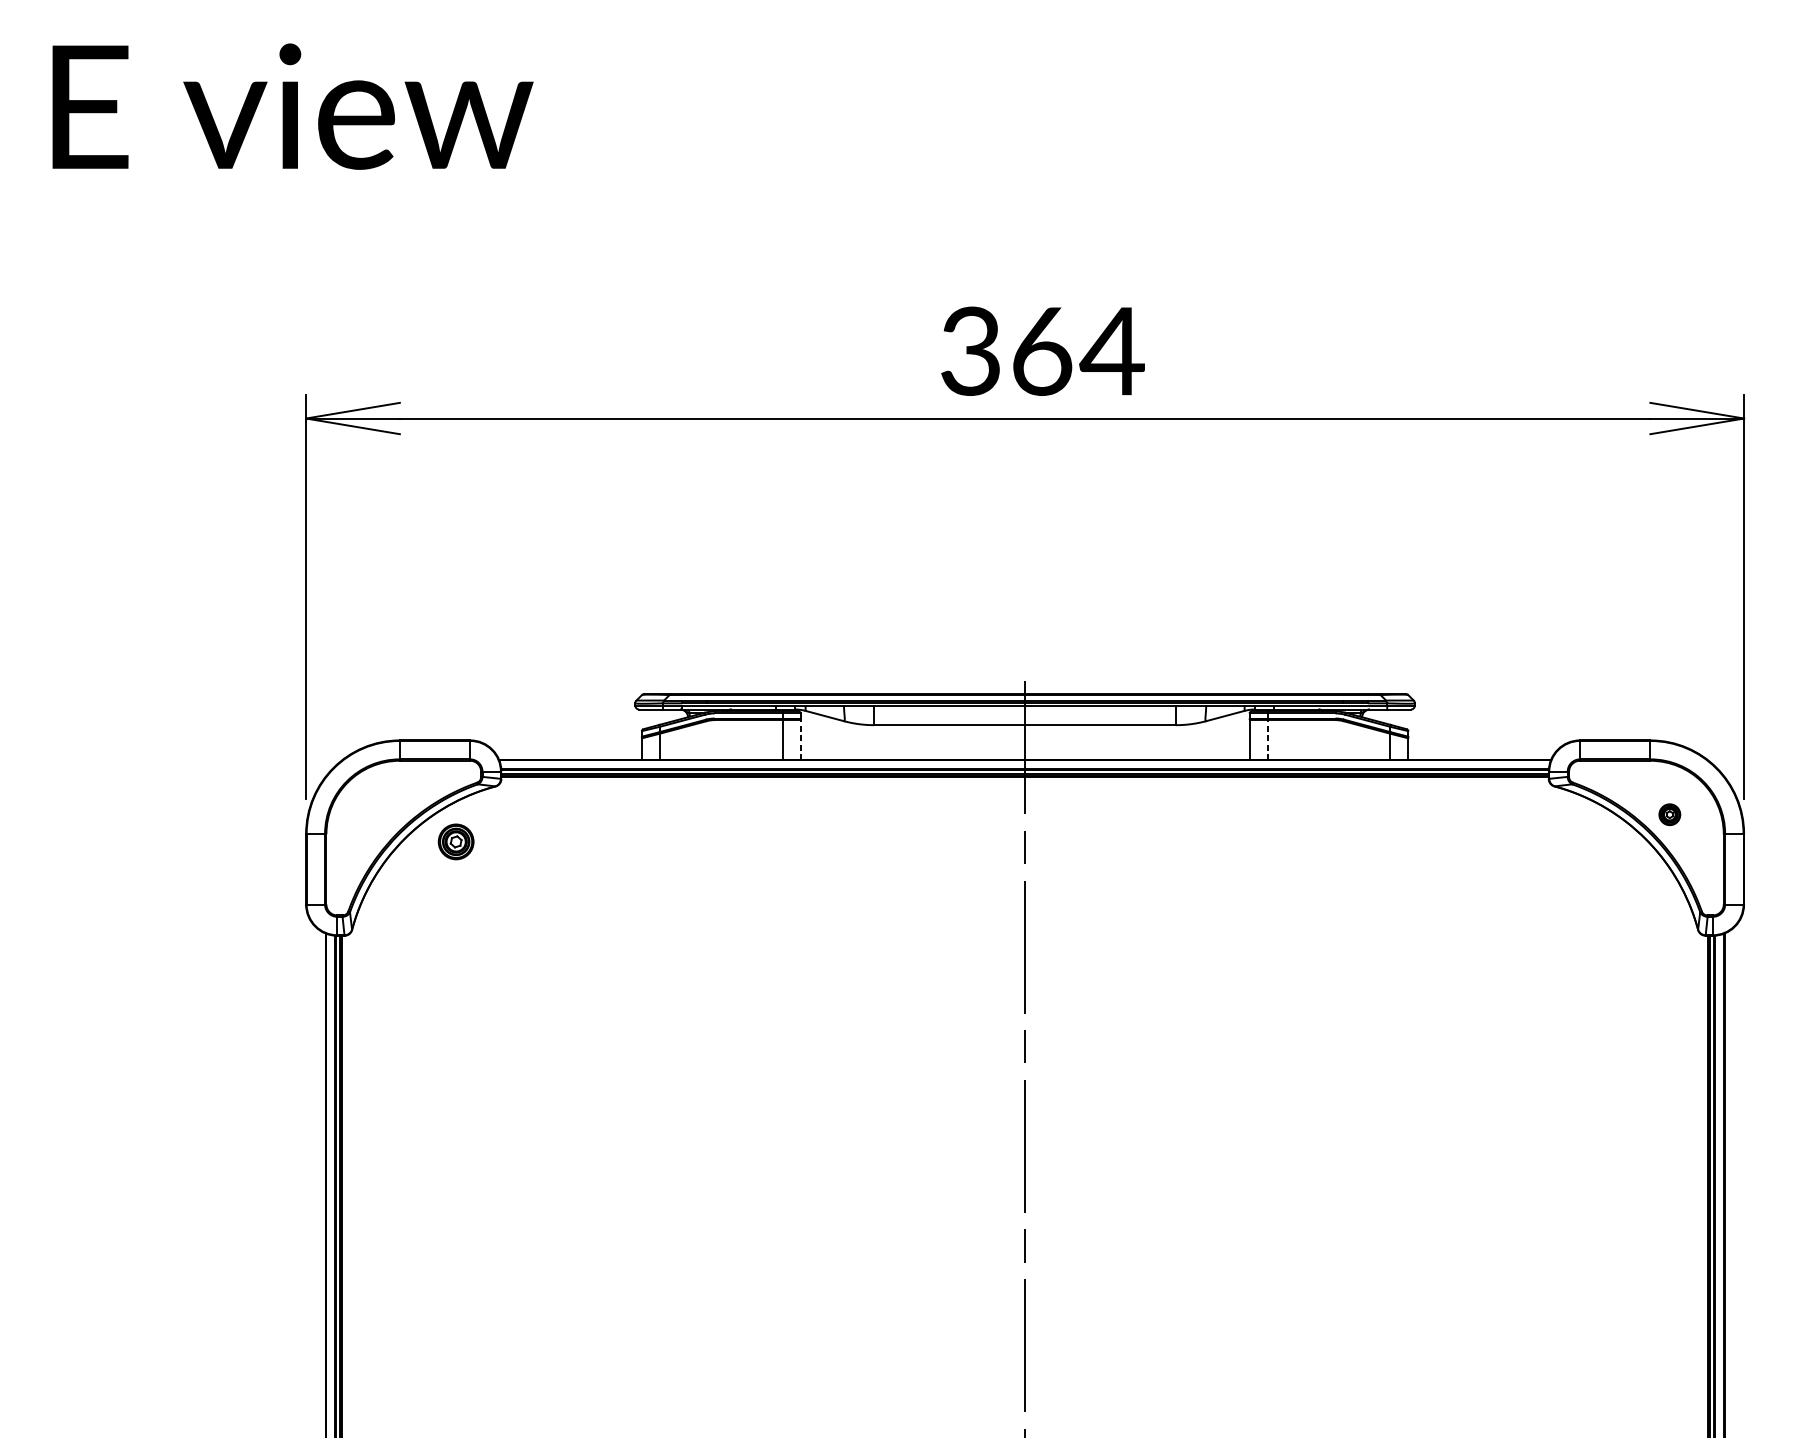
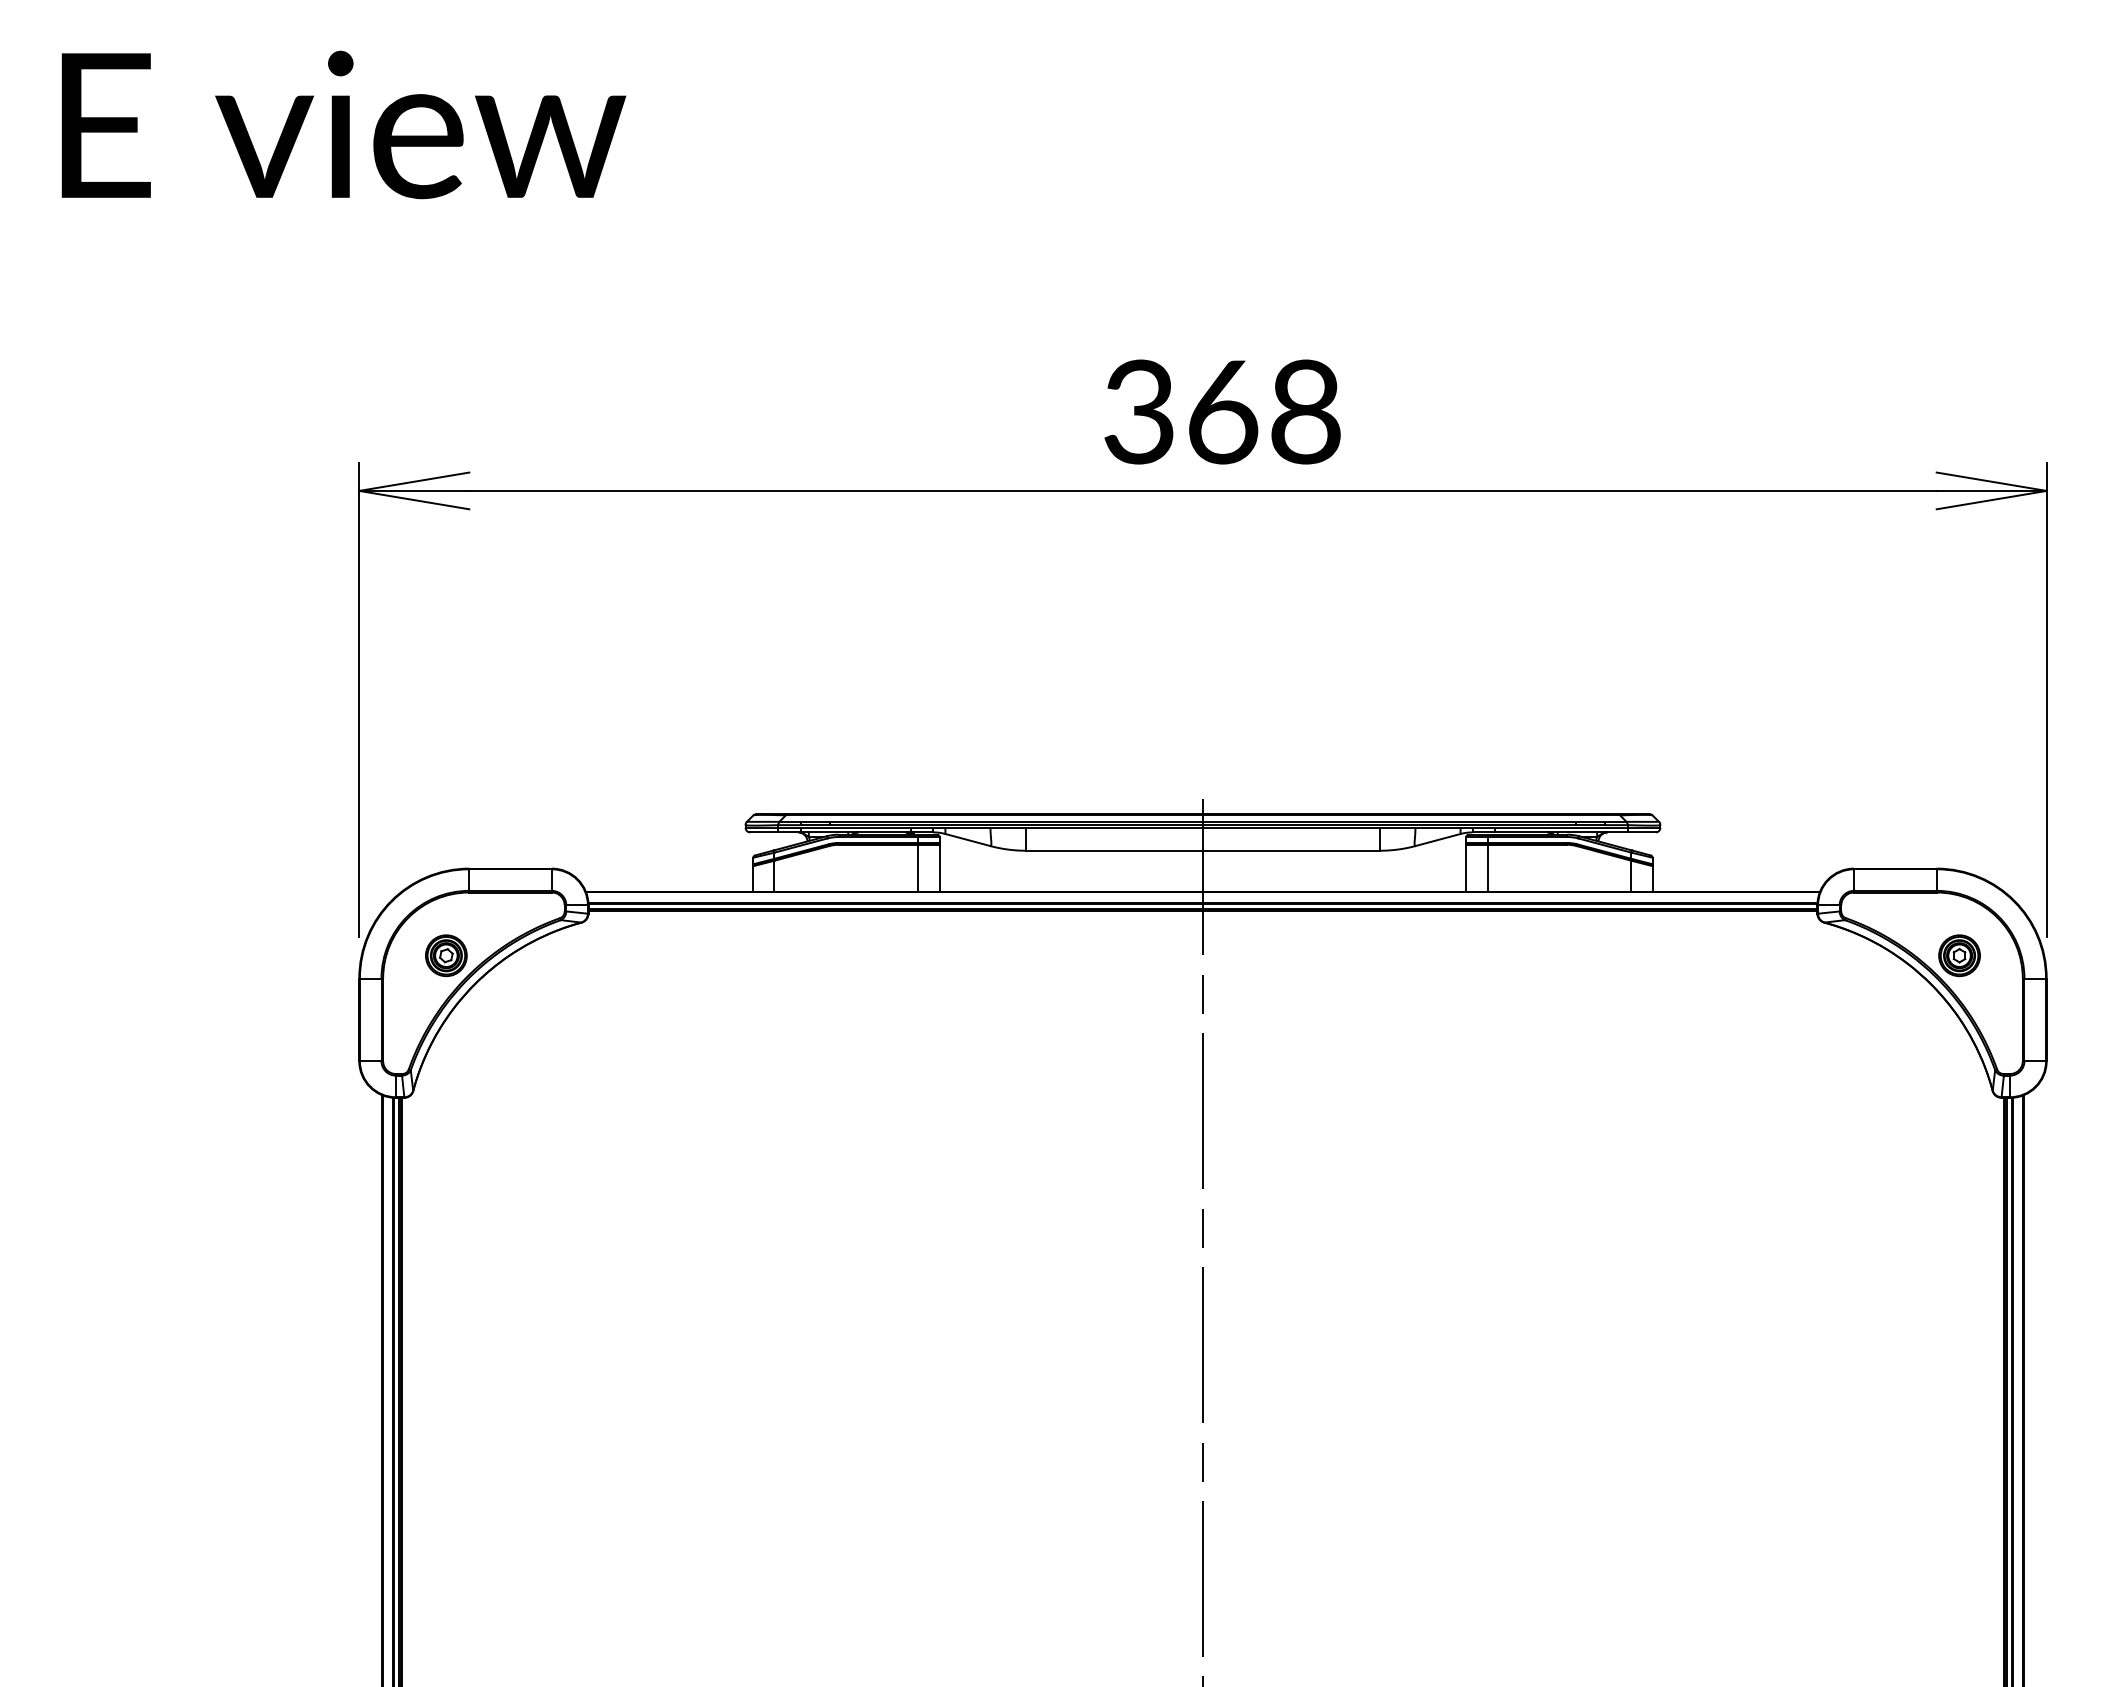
text: (1111, 350) -> (1304, 411), 364 -> 368
line: (800, 739) -> (939, 867), dashed -> solid
line: (1267, 739) -> (1487, 867), dashed -> solid
part: (1669, 814) -> (1959, 955), size x1.67
part: (456, 841) -> (446, 955), moved

